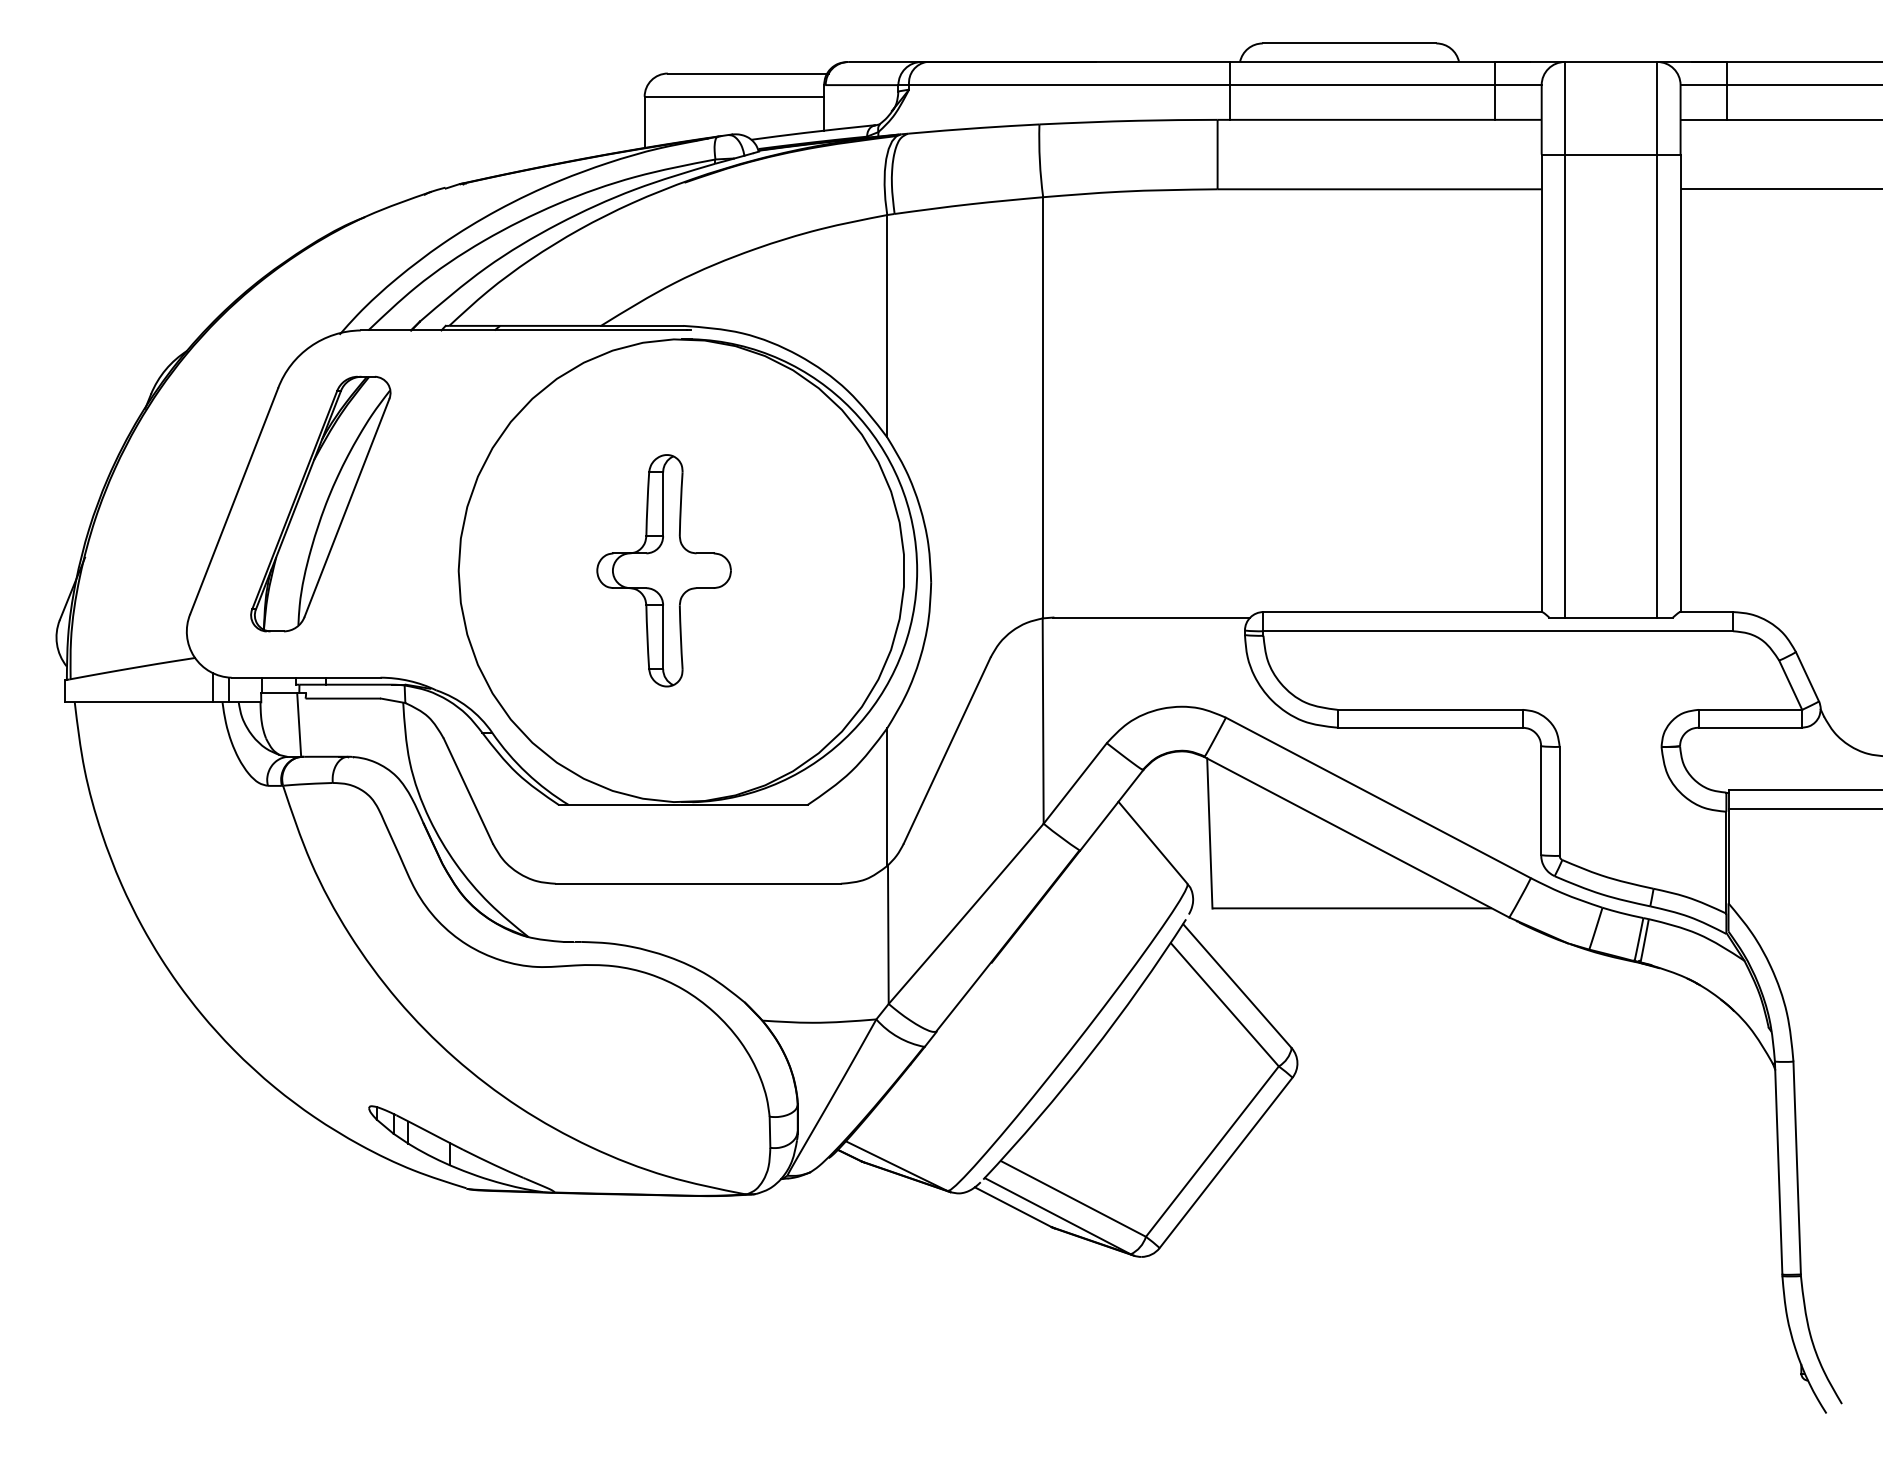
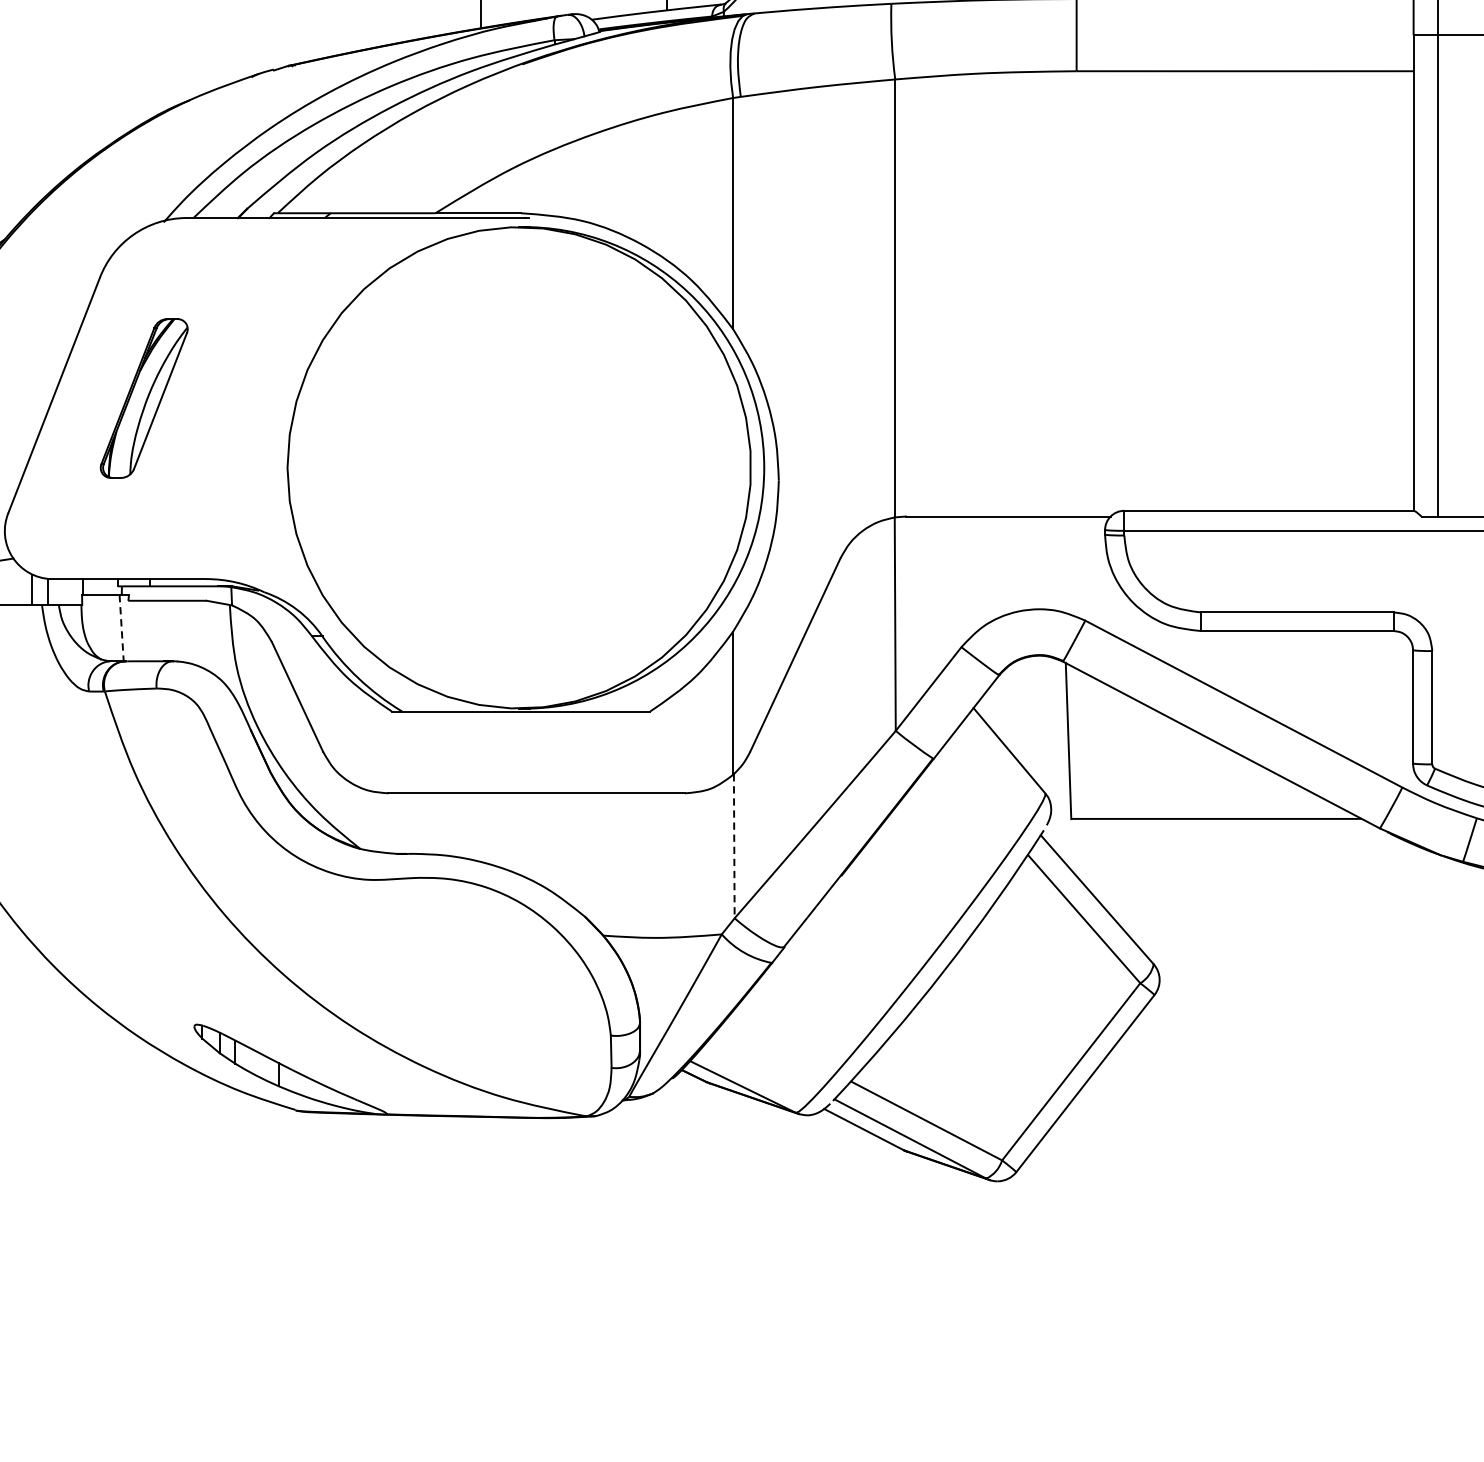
part: (320, 503) -> (143, 397), size x0.6
part: (663, 570) -> (500, 467), removed
line: (299, 724) -> (121, 627), solid -> dashed
line: (888, 935) -> (734, 847), solid -> dashed

